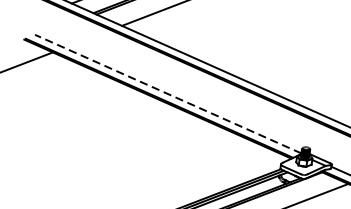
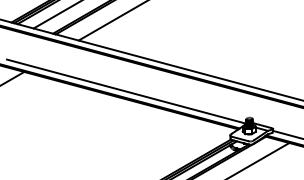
line: (168, 93) -> (126, 91), dashed -> solid

